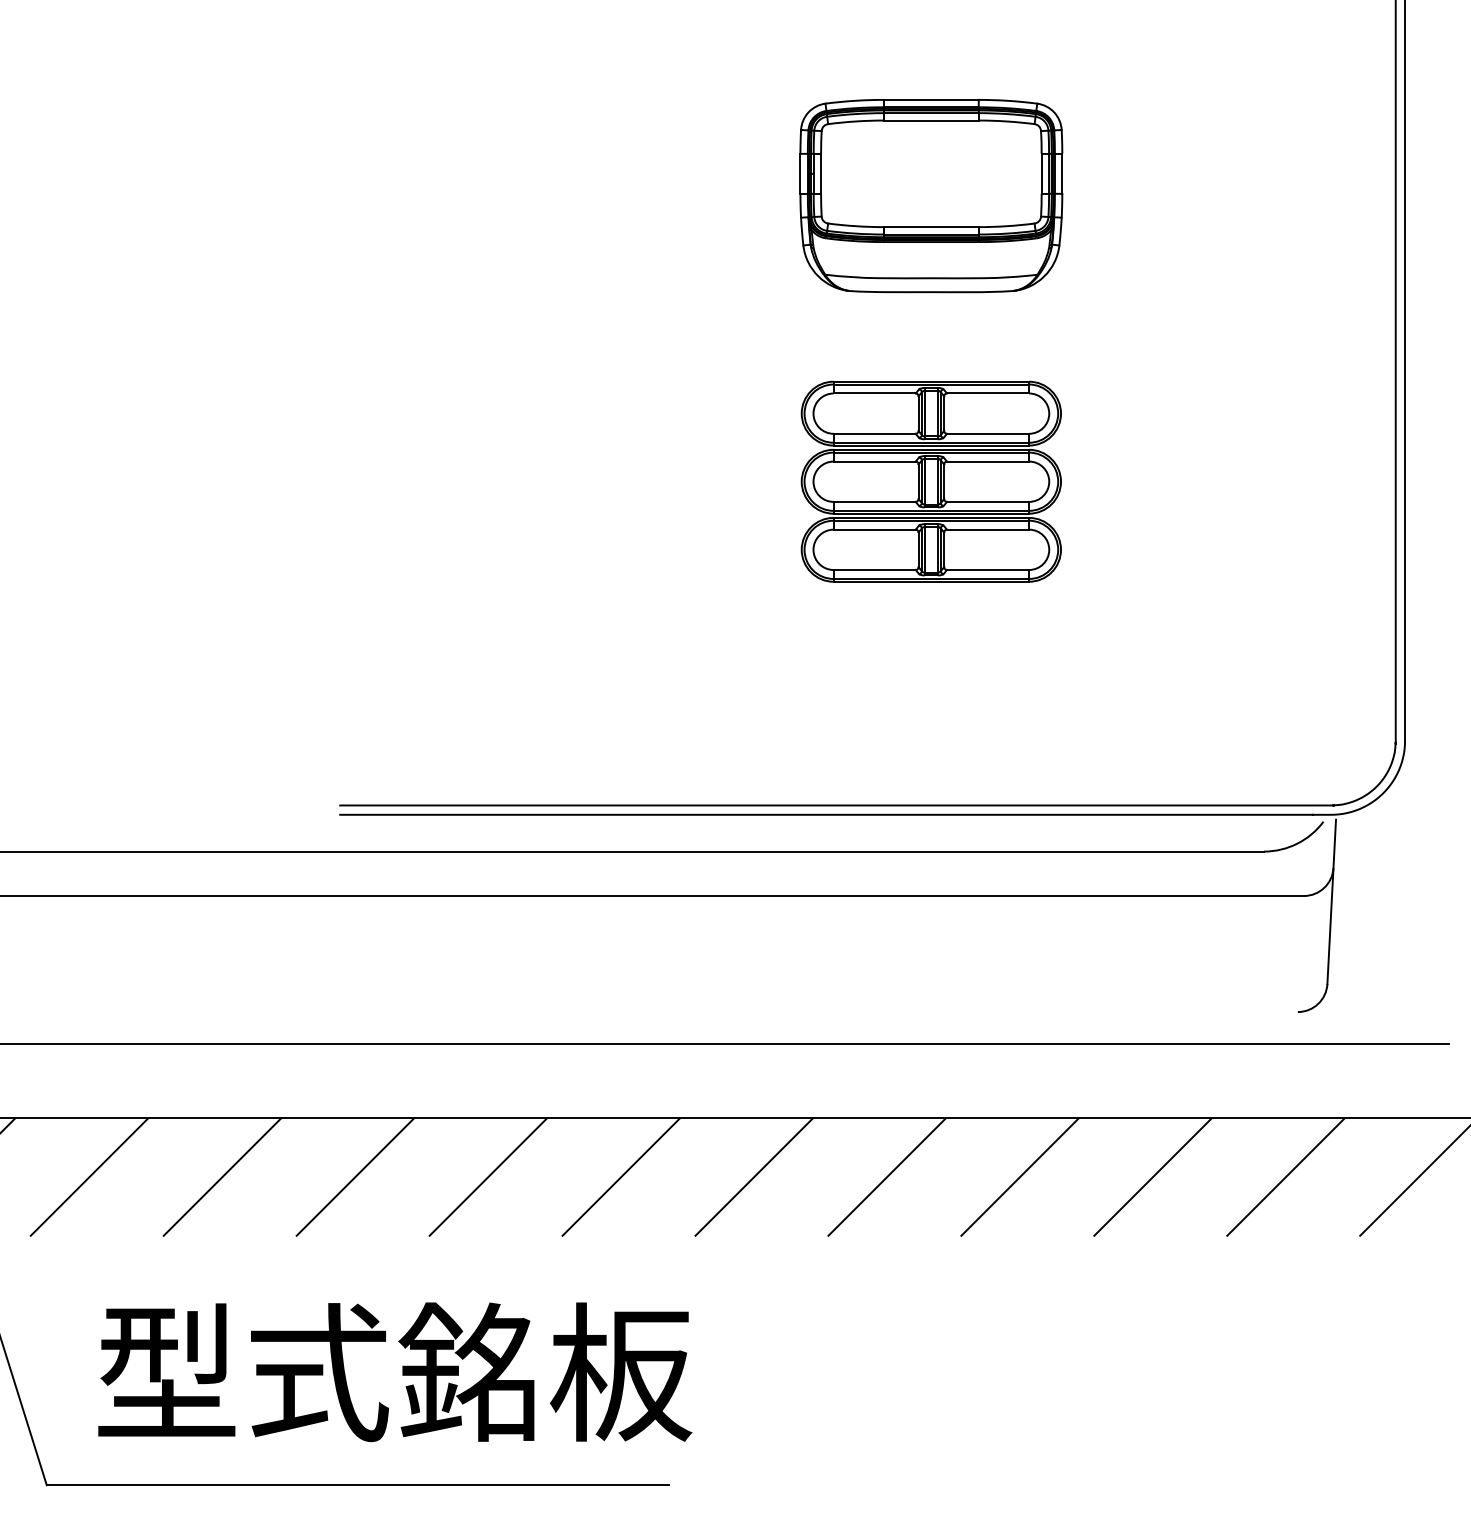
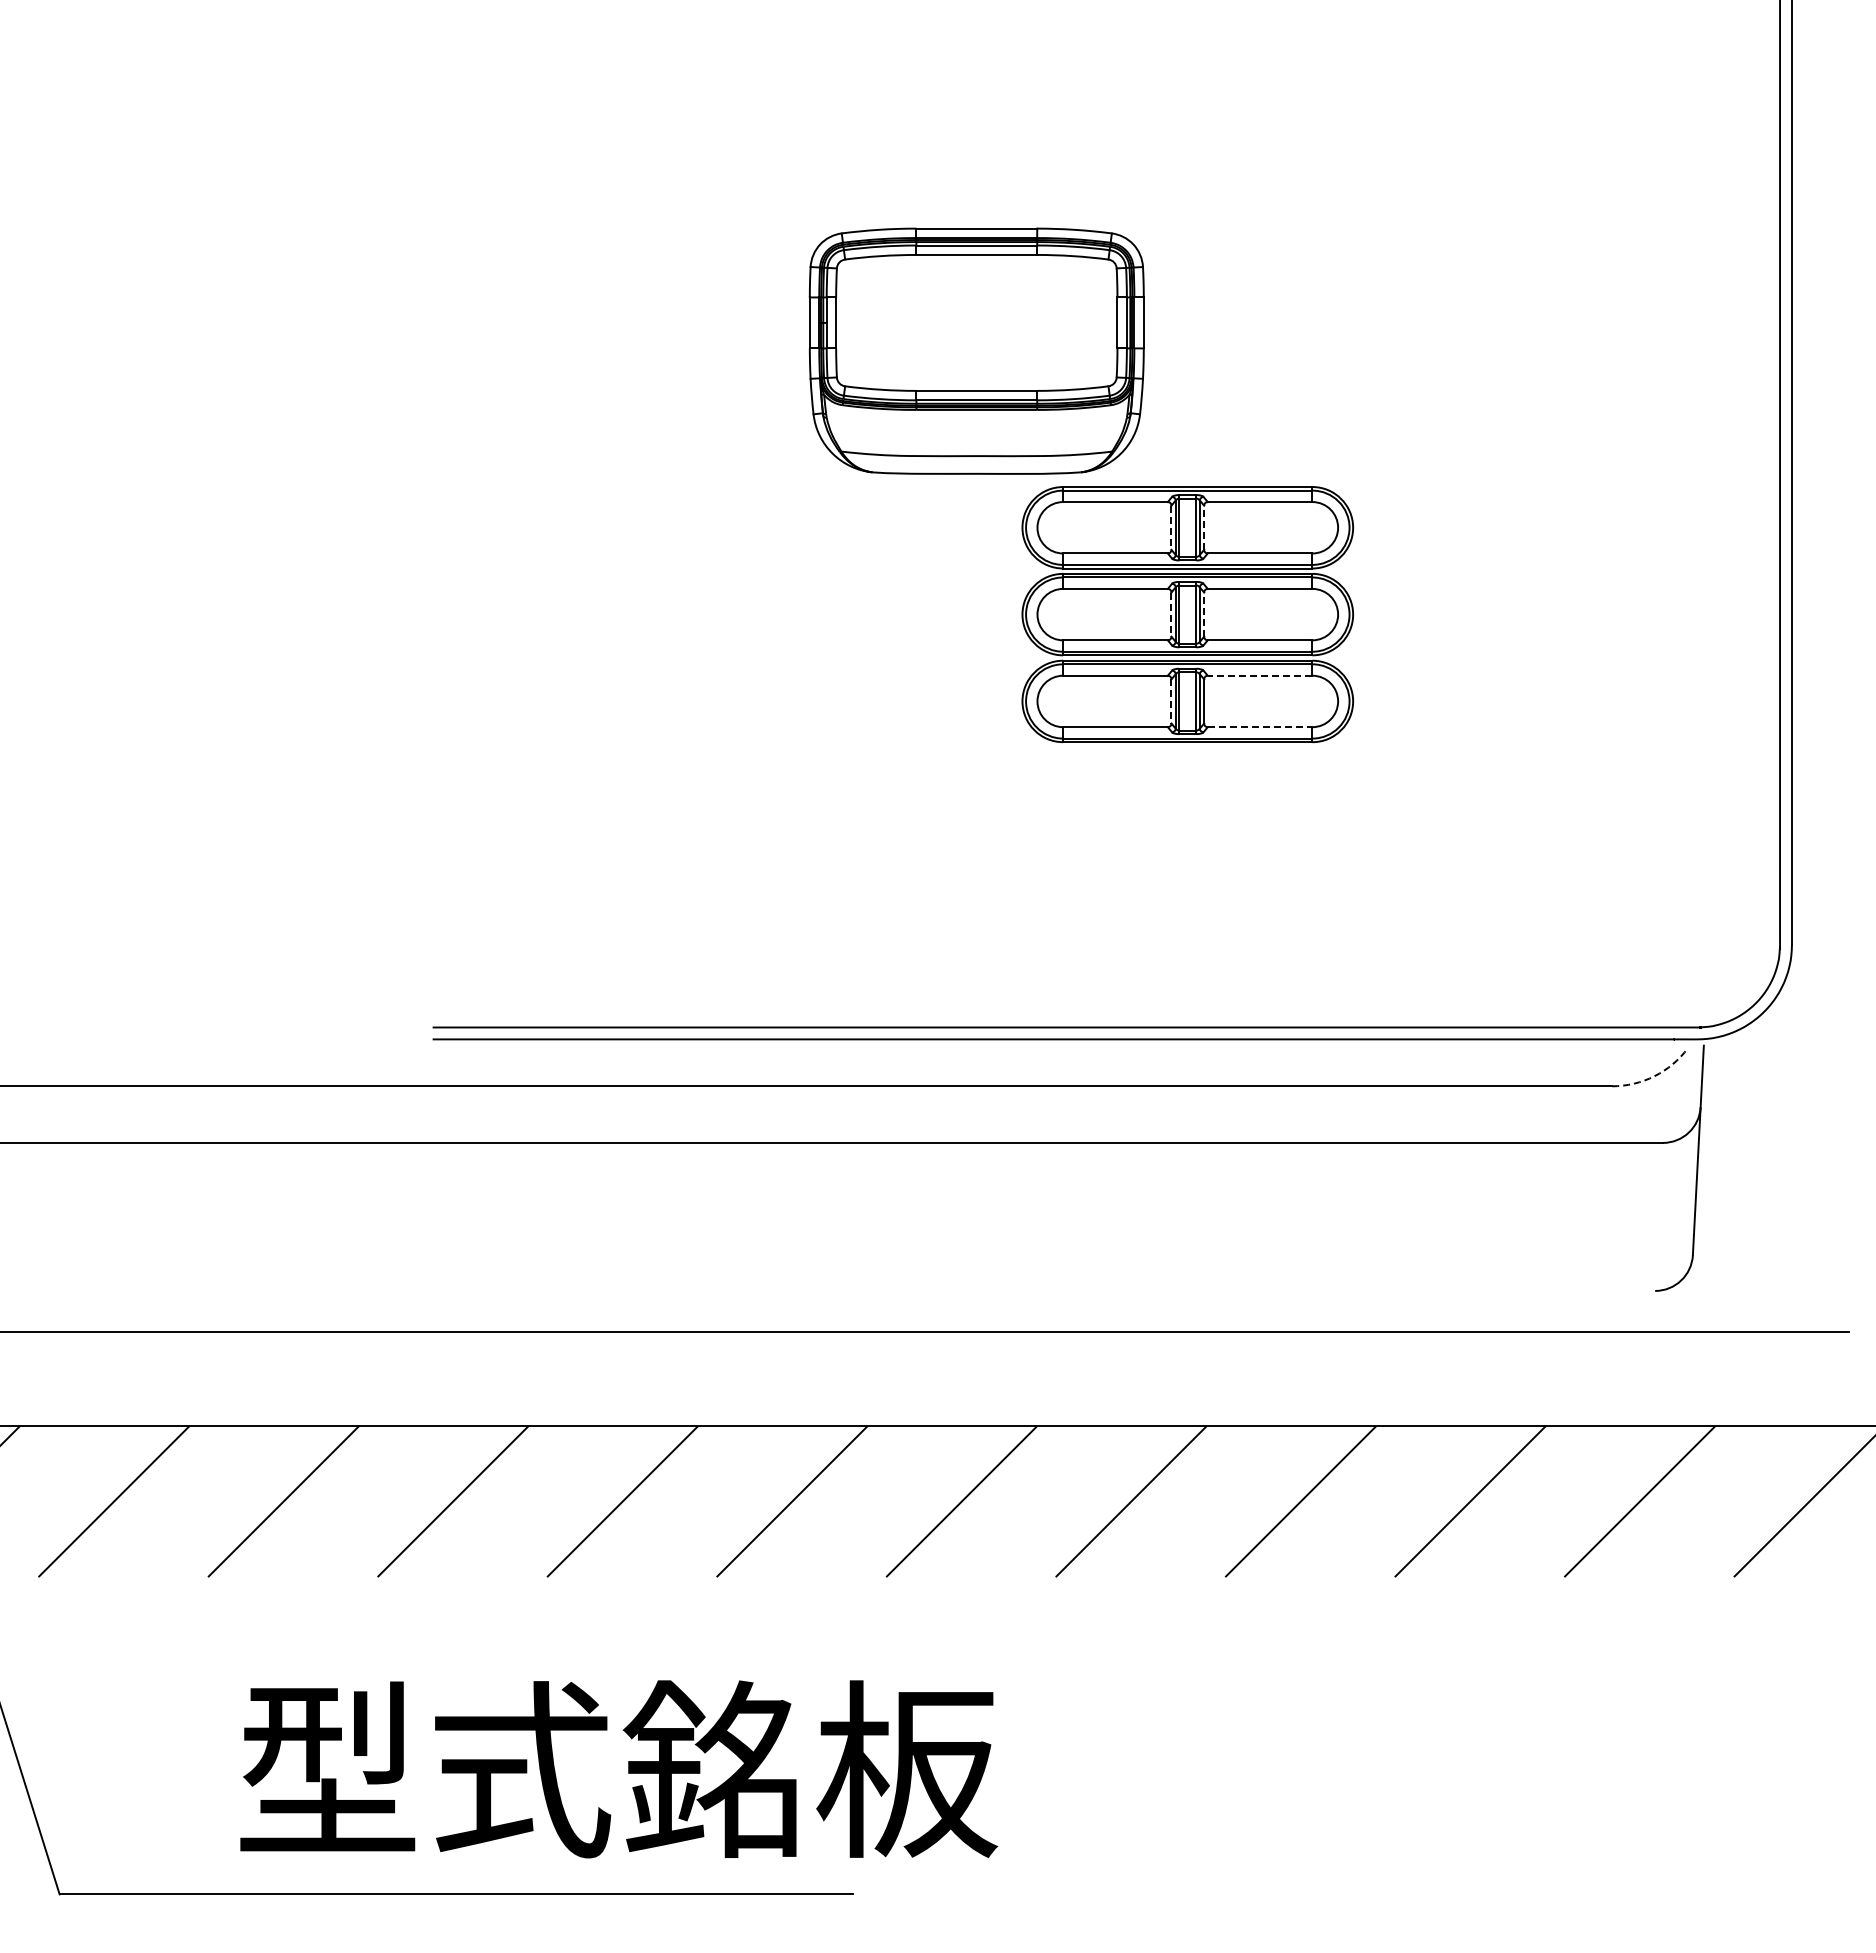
part: (931, 195) -> (976, 350), moved
line: (944, 413) -> (1204, 527), solid -> dashed
line: (918, 414) -> (1171, 528), solid -> dashed
line: (944, 481) -> (1204, 614), solid -> dashed
line: (918, 482) -> (1171, 615), solid -> dashed
line: (987, 529) -> (1259, 675), solid -> dashed
line: (918, 549) -> (1171, 701), solid -> dashed
line: (988, 570) -> (1260, 727), solid -> dashed
arc: (1297, 843) -> (1654, 1076), solid -> dashed
text: (395, 1372) -> (619, 1769), moved

